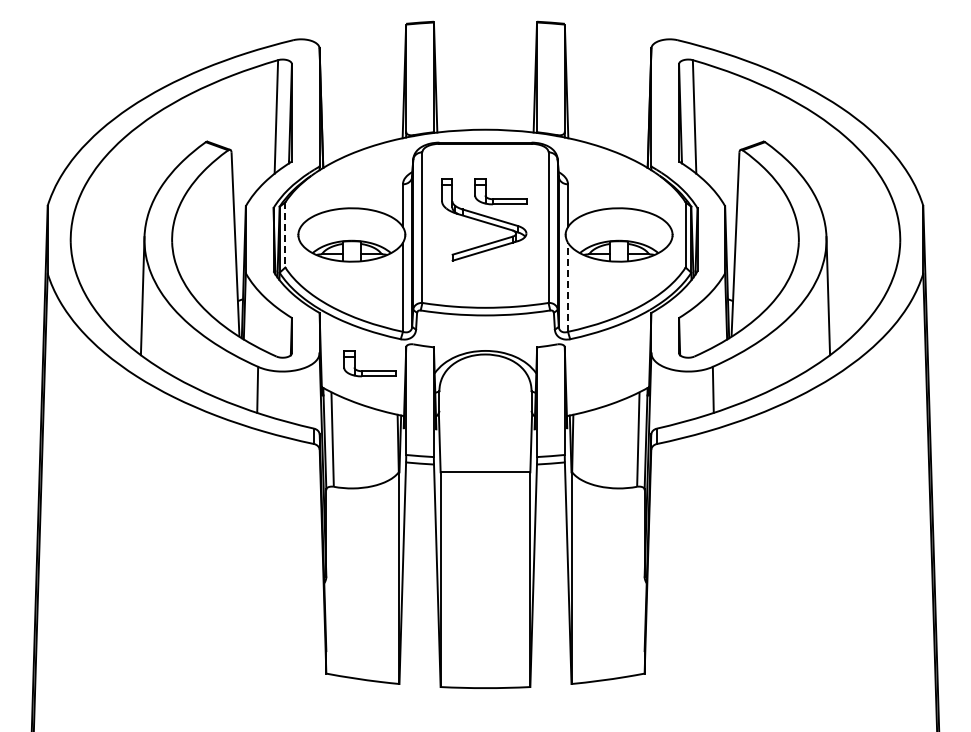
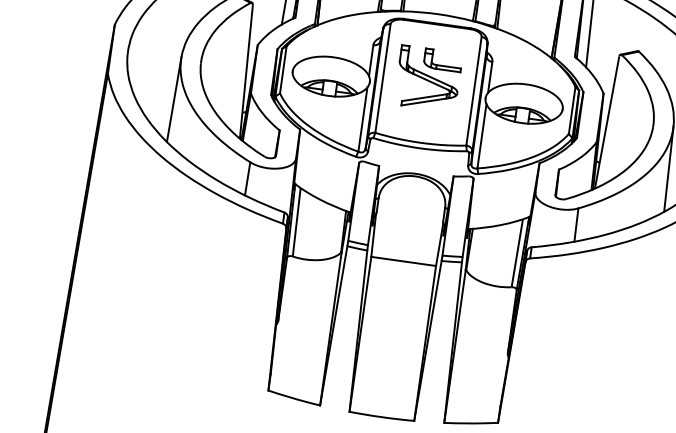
line: (285, 235) -> (283, 70), dashed -> solid
line: (567, 287) -> (481, 136), dashed -> solid
part: (369, 370) -> (330, 176), removed

